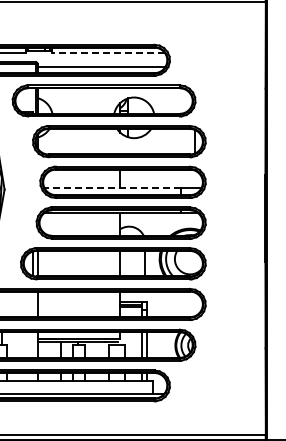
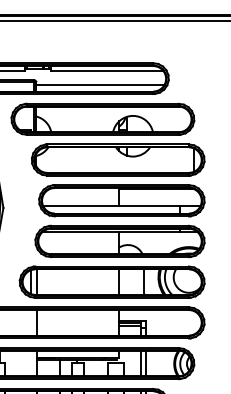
line: (107, 52) -> (106, 70), dashed -> solid
line: (112, 188) -> (111, 206), dashed -> solid

